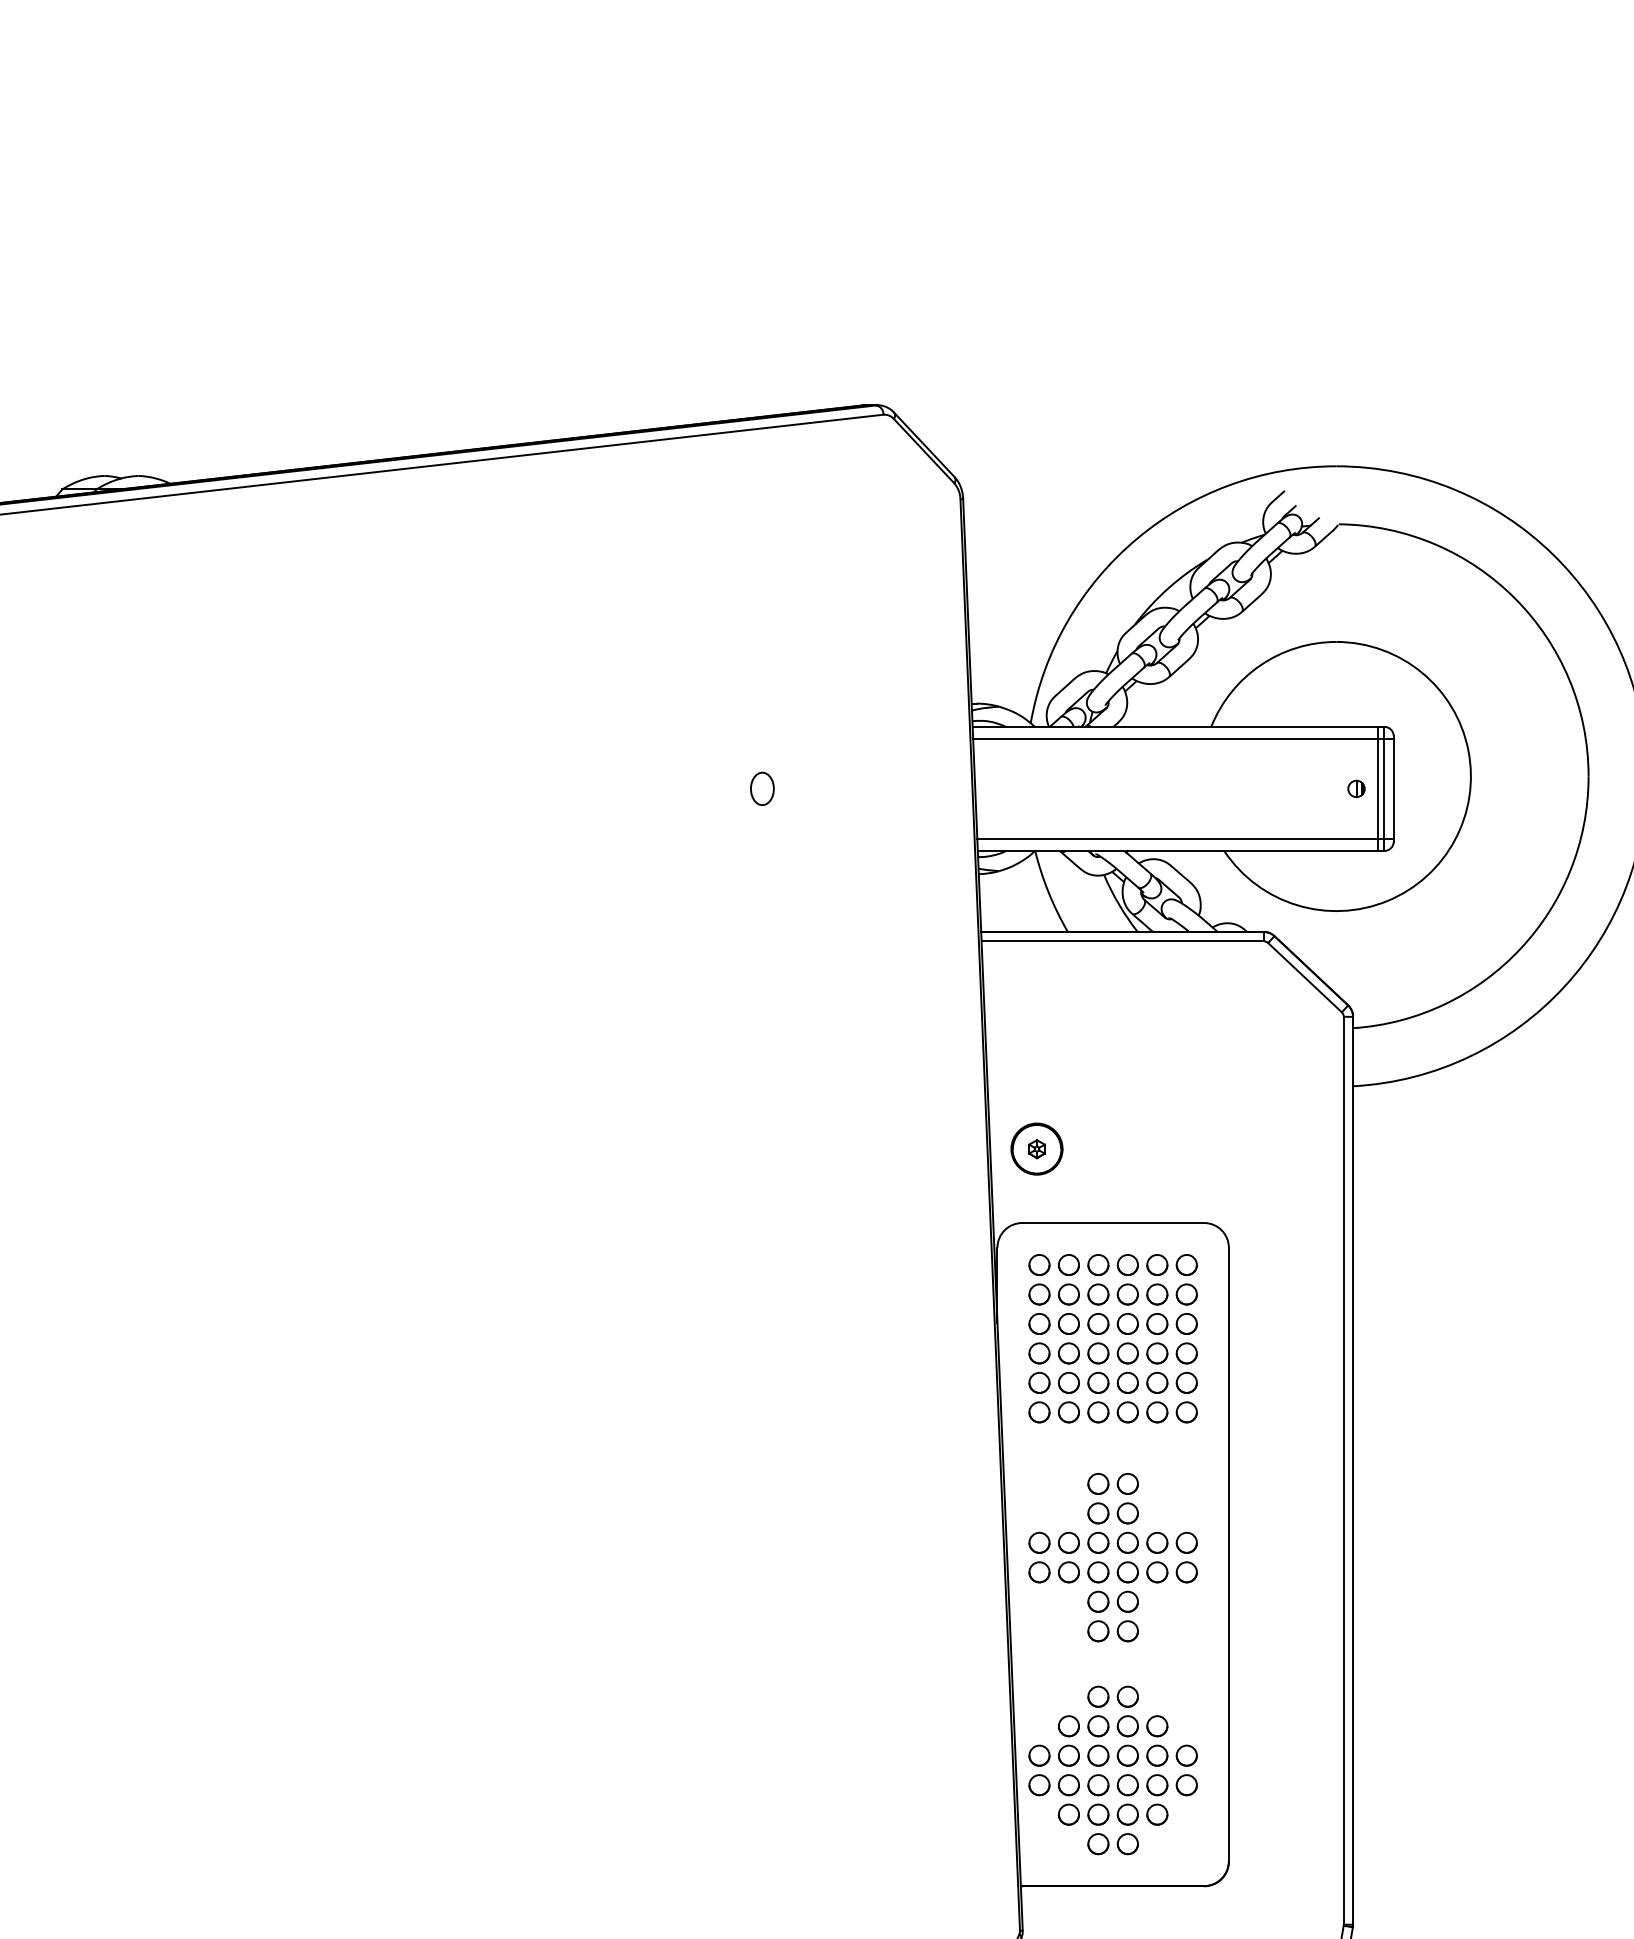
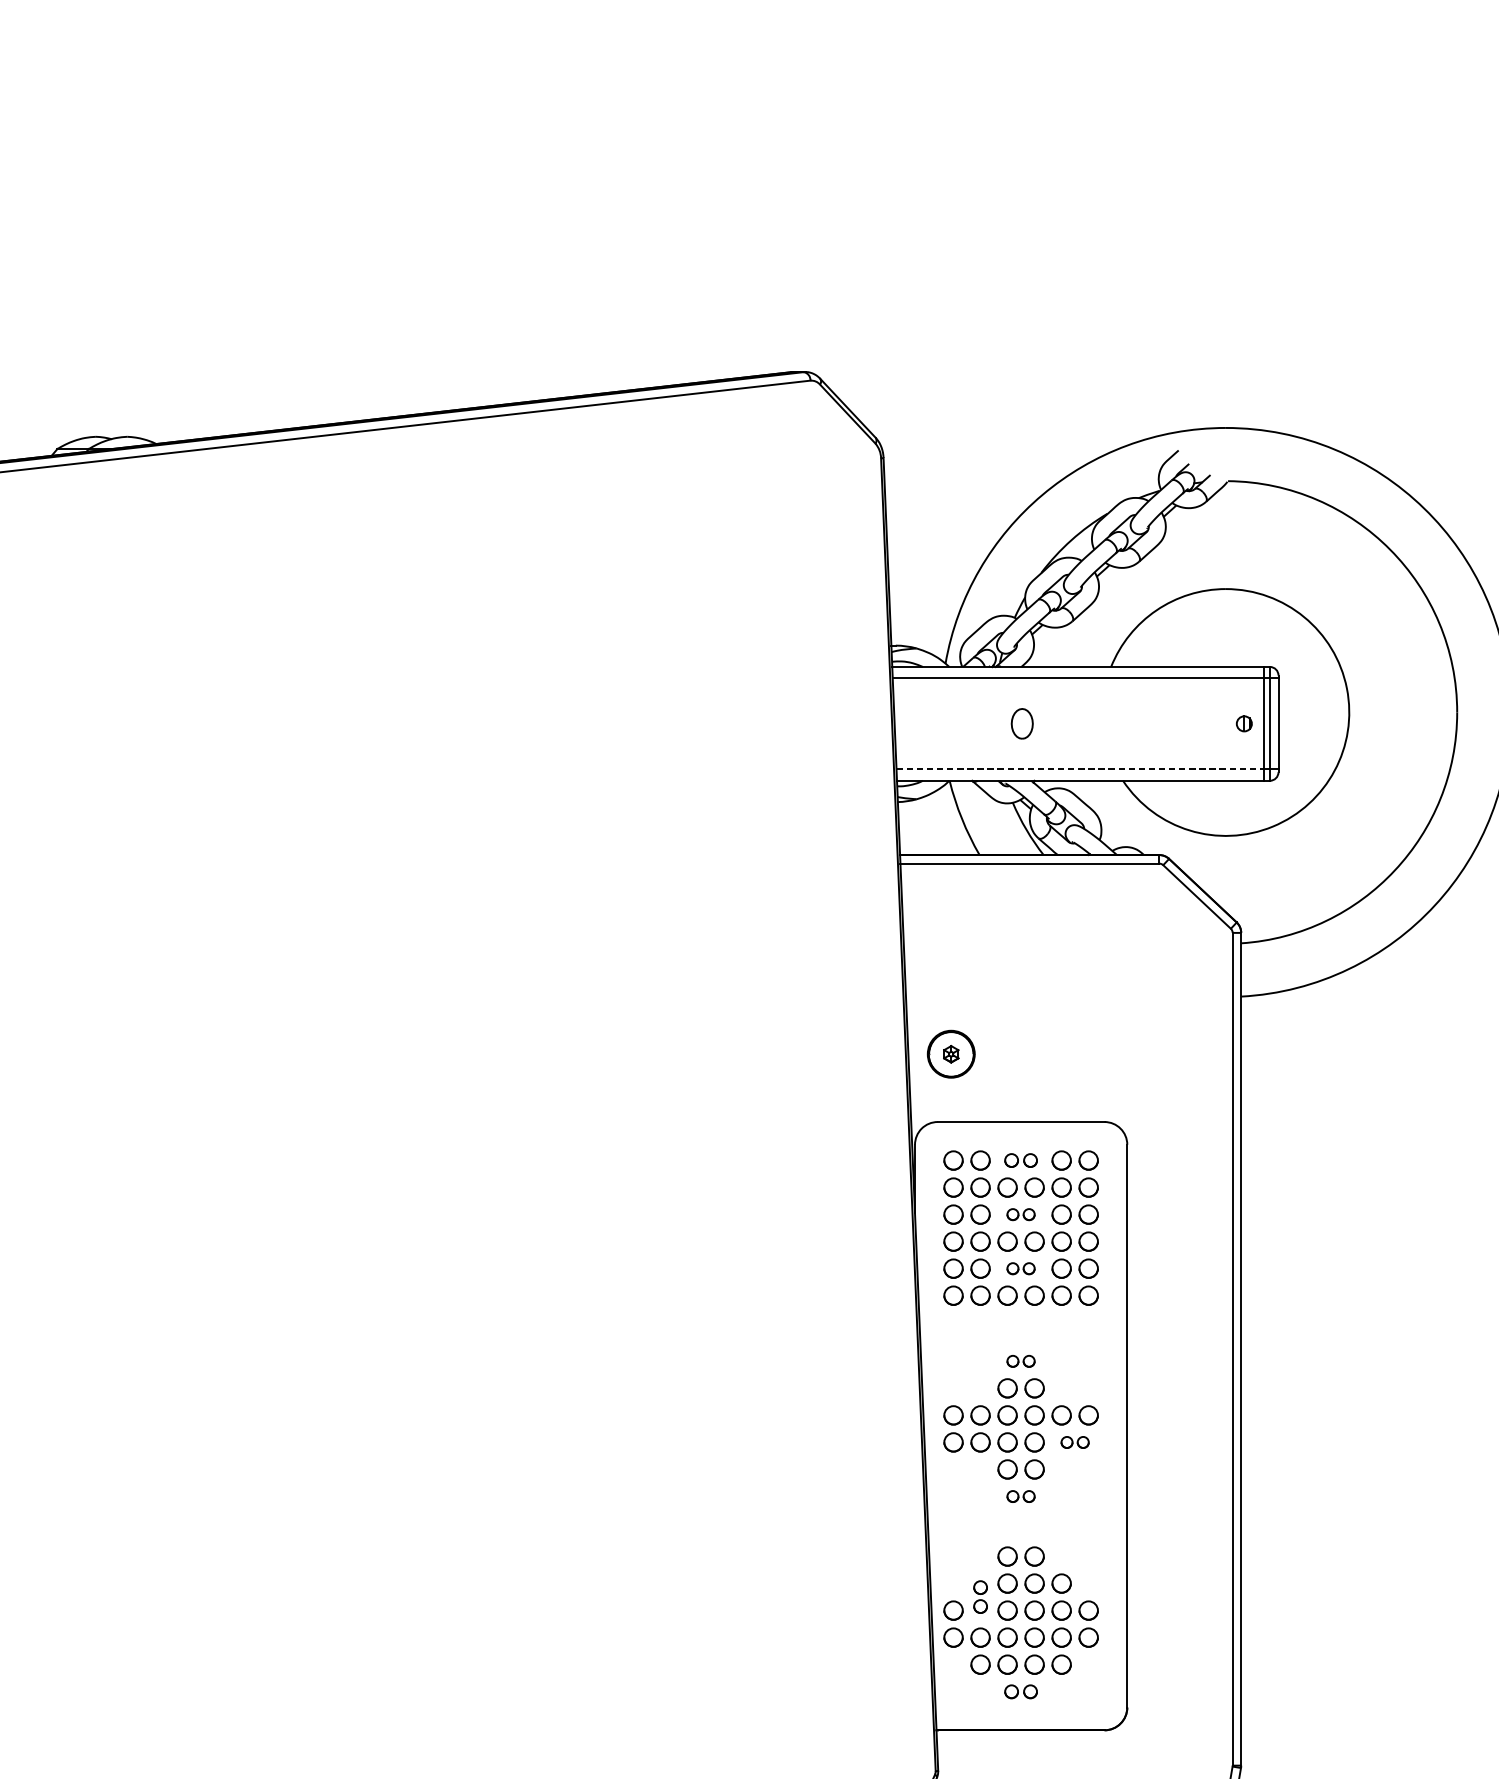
part: (762, 788) -> (1022, 723), moved
line: (1178, 838) -> (1081, 769), solid -> dashed
part: (1112, 1264) -> (1020, 1160), size x0.7
part: (1112, 1323) -> (1020, 1214), size x0.6
part: (1112, 1382) -> (1020, 1268), size x0.6
part: (1112, 1483) -> (1020, 1360), size x0.6
part: (1171, 1572) -> (1074, 1442), size x0.6
part: (1112, 1631) -> (1020, 1496), size x0.6
part: (1068, 1740) -> (980, 1596), size x0.7
part: (1112, 1844) -> (1020, 1692), size x0.7

